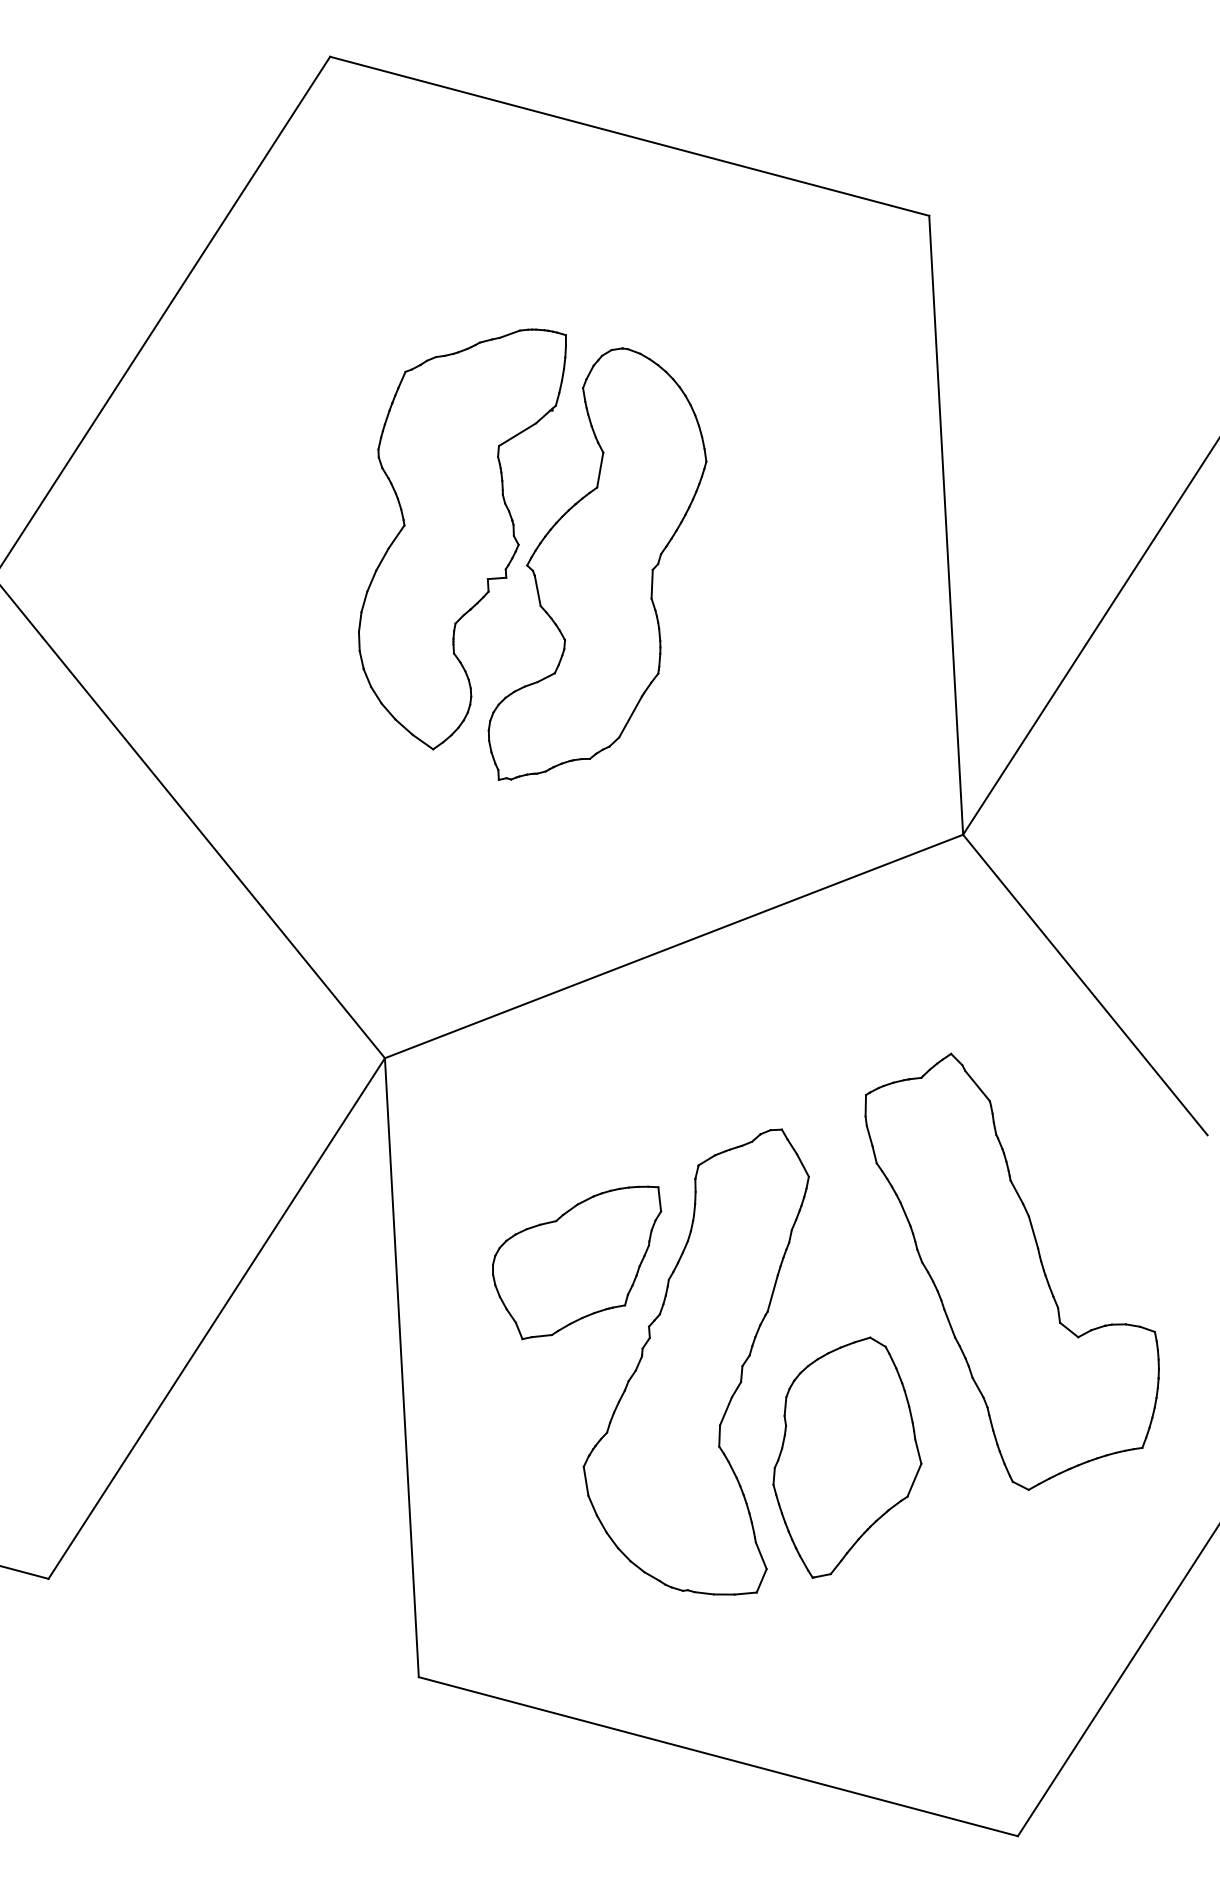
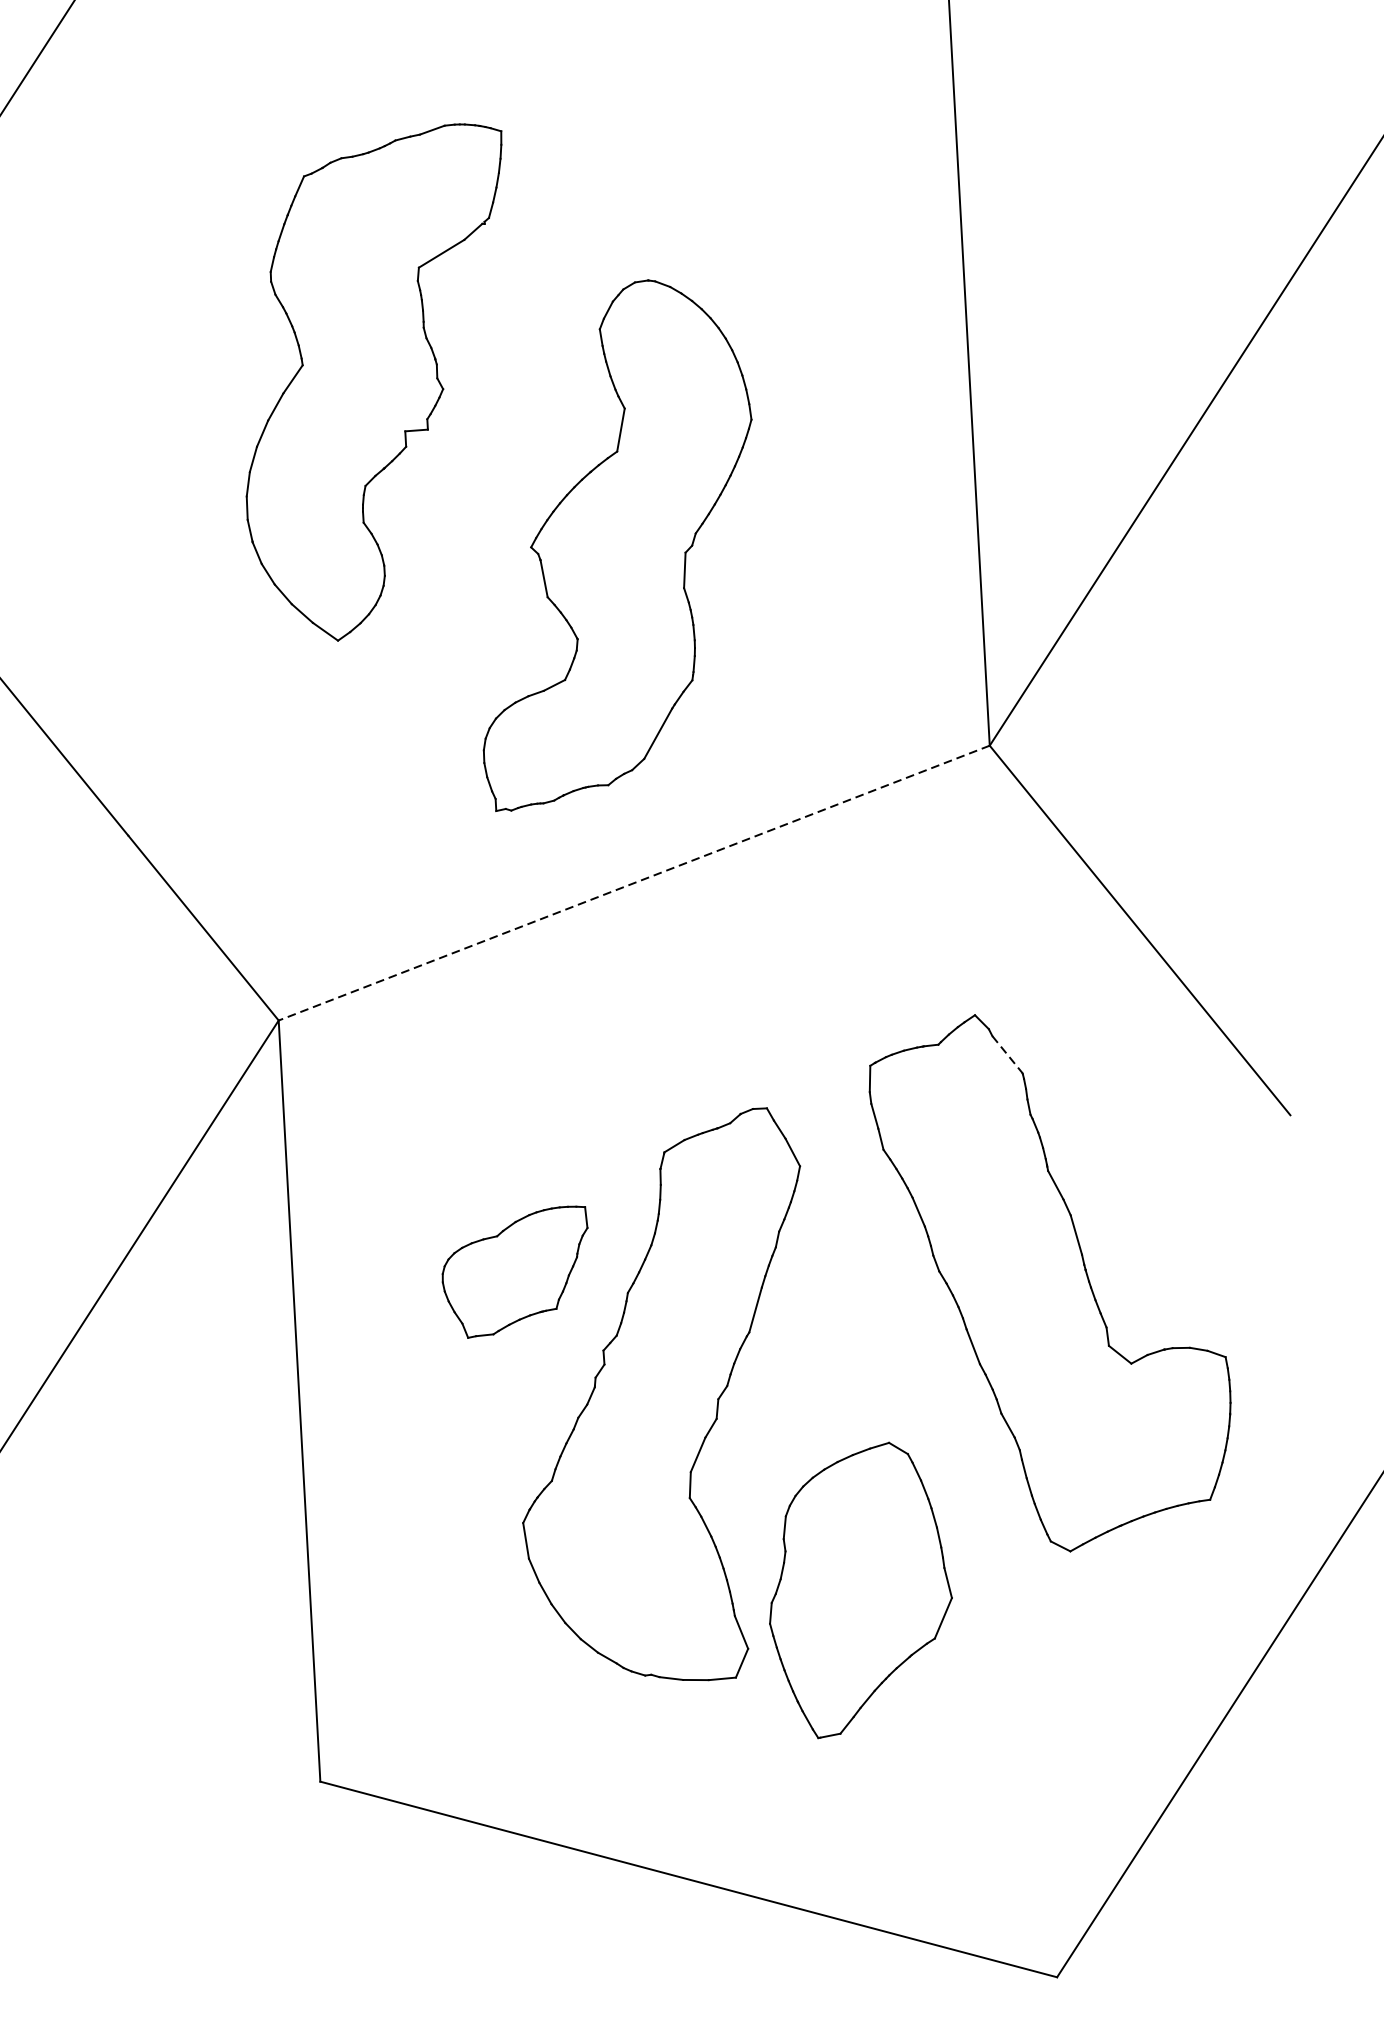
part: (597, 563) -> (617, 544), moved
line: (674, 946) -> (634, 883), solid -> dashed
line: (977, 1086) -> (1007, 1055), solid -> dashed
part: (577, 1262) -> (515, 1271), size x0.7
part: (847, 1457) -> (861, 1590), moved

